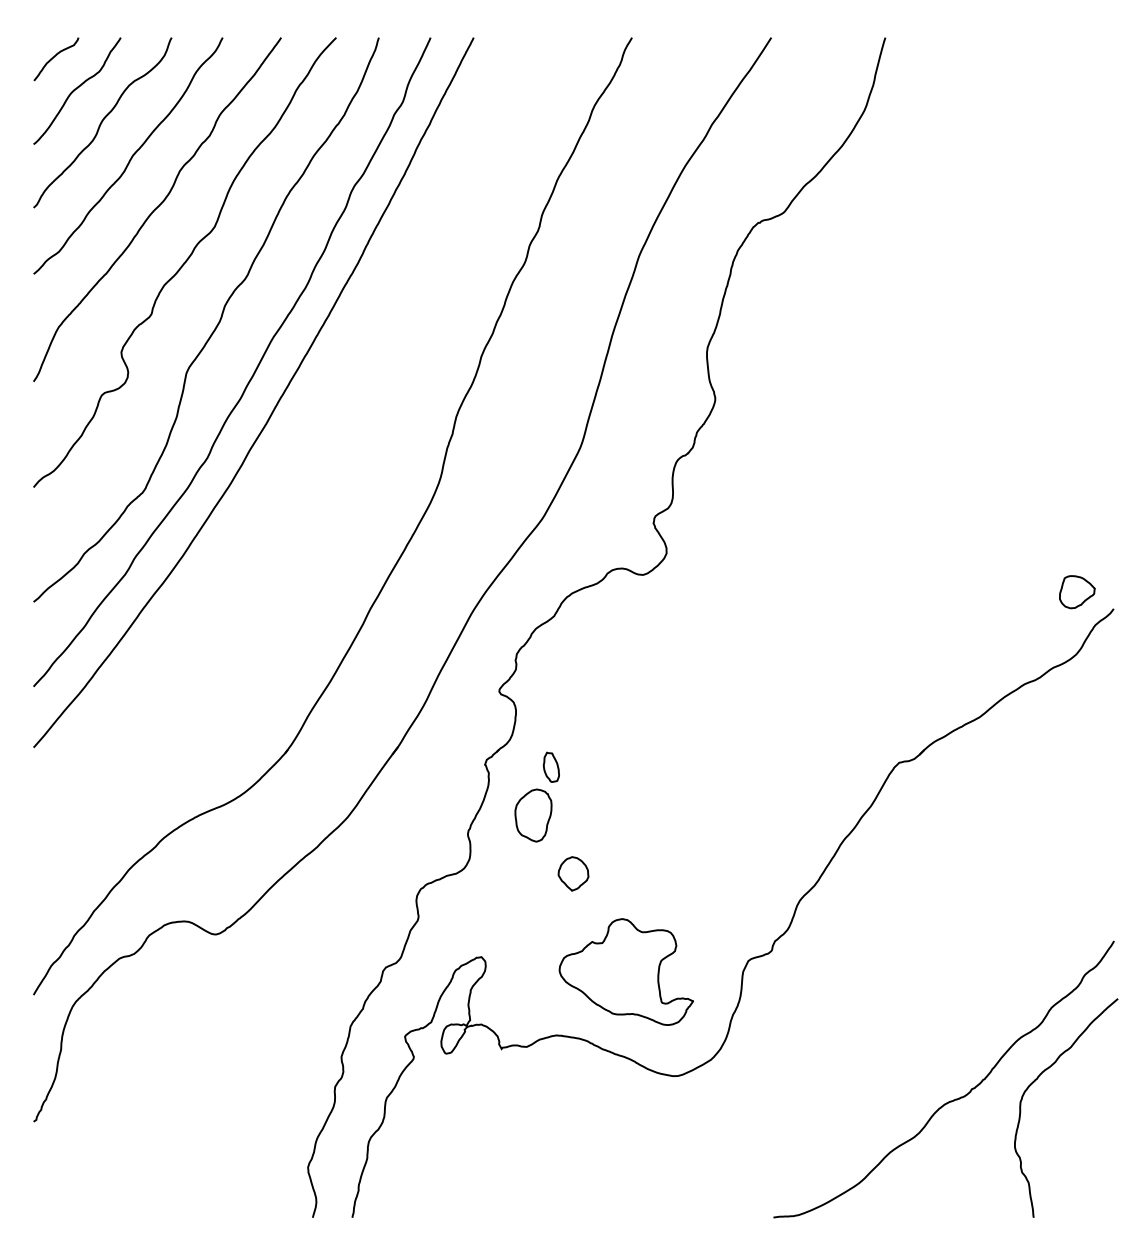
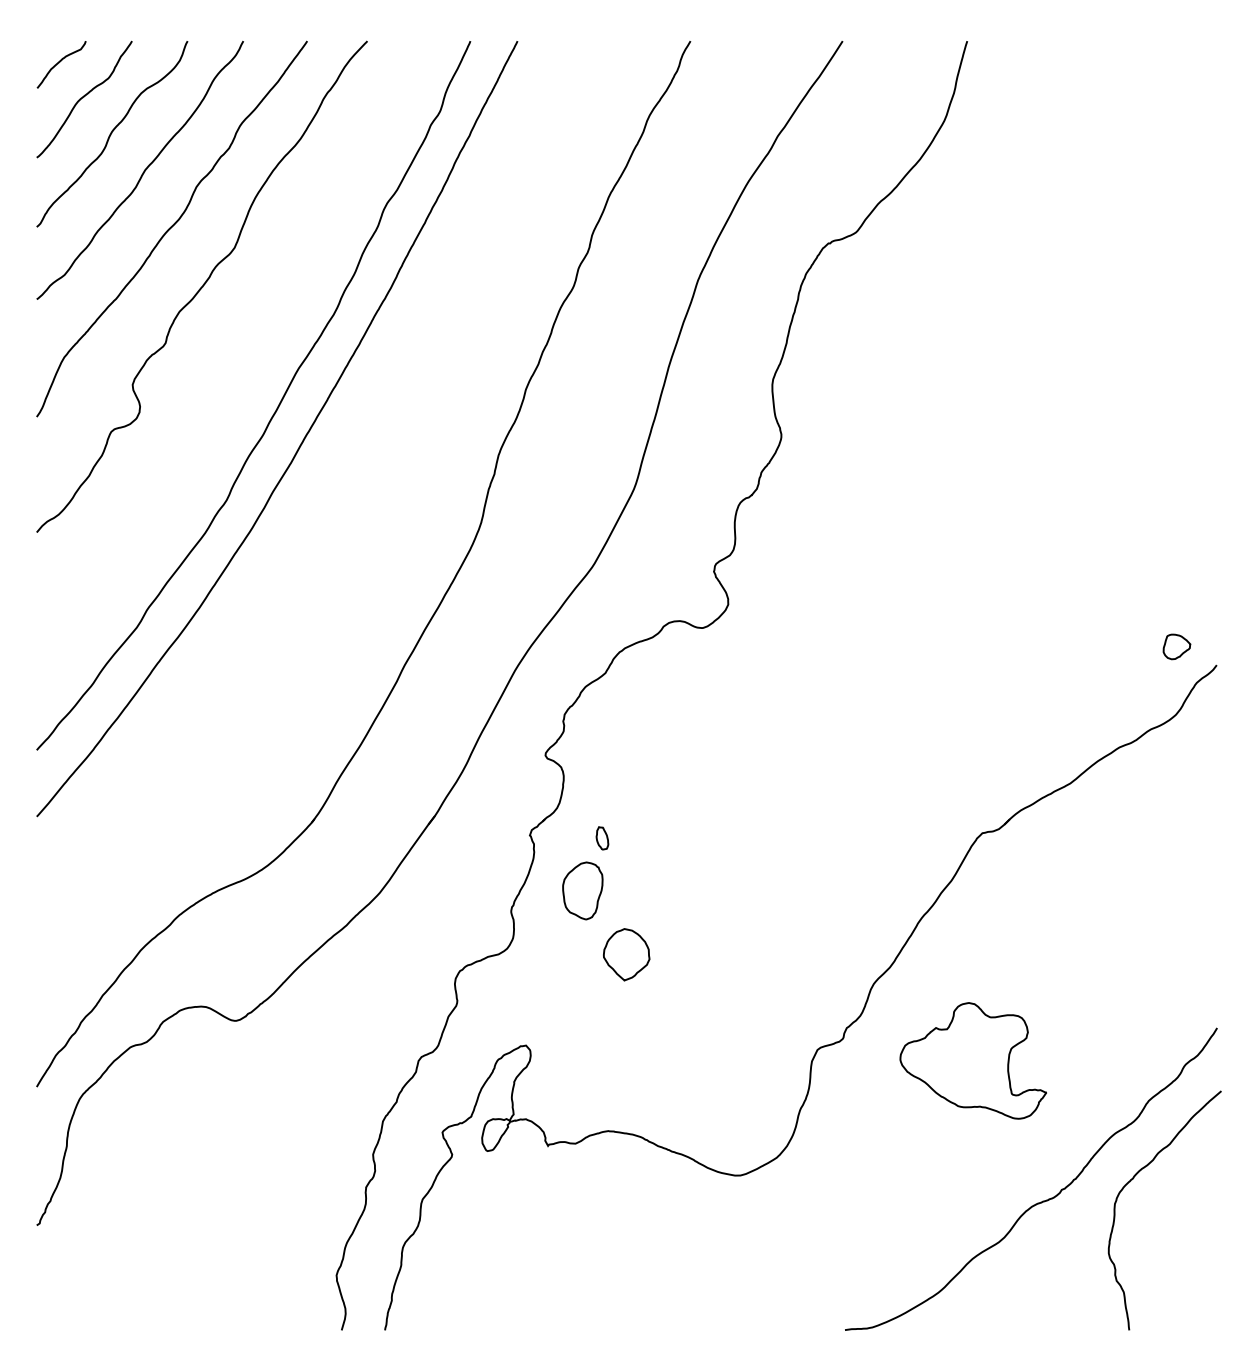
curve: (216, 325) -> (236, 355), removed
part: (1076, 591) -> (1176, 646), size x0.7
part: (551, 767) -> (602, 838), size x0.7
part: (573, 873) -> (626, 954), size x1.4
part: (625, 971) -> (972, 1060), moved

